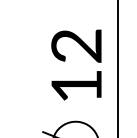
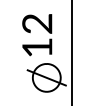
text: (76, 65) -> (37, 35), moved

